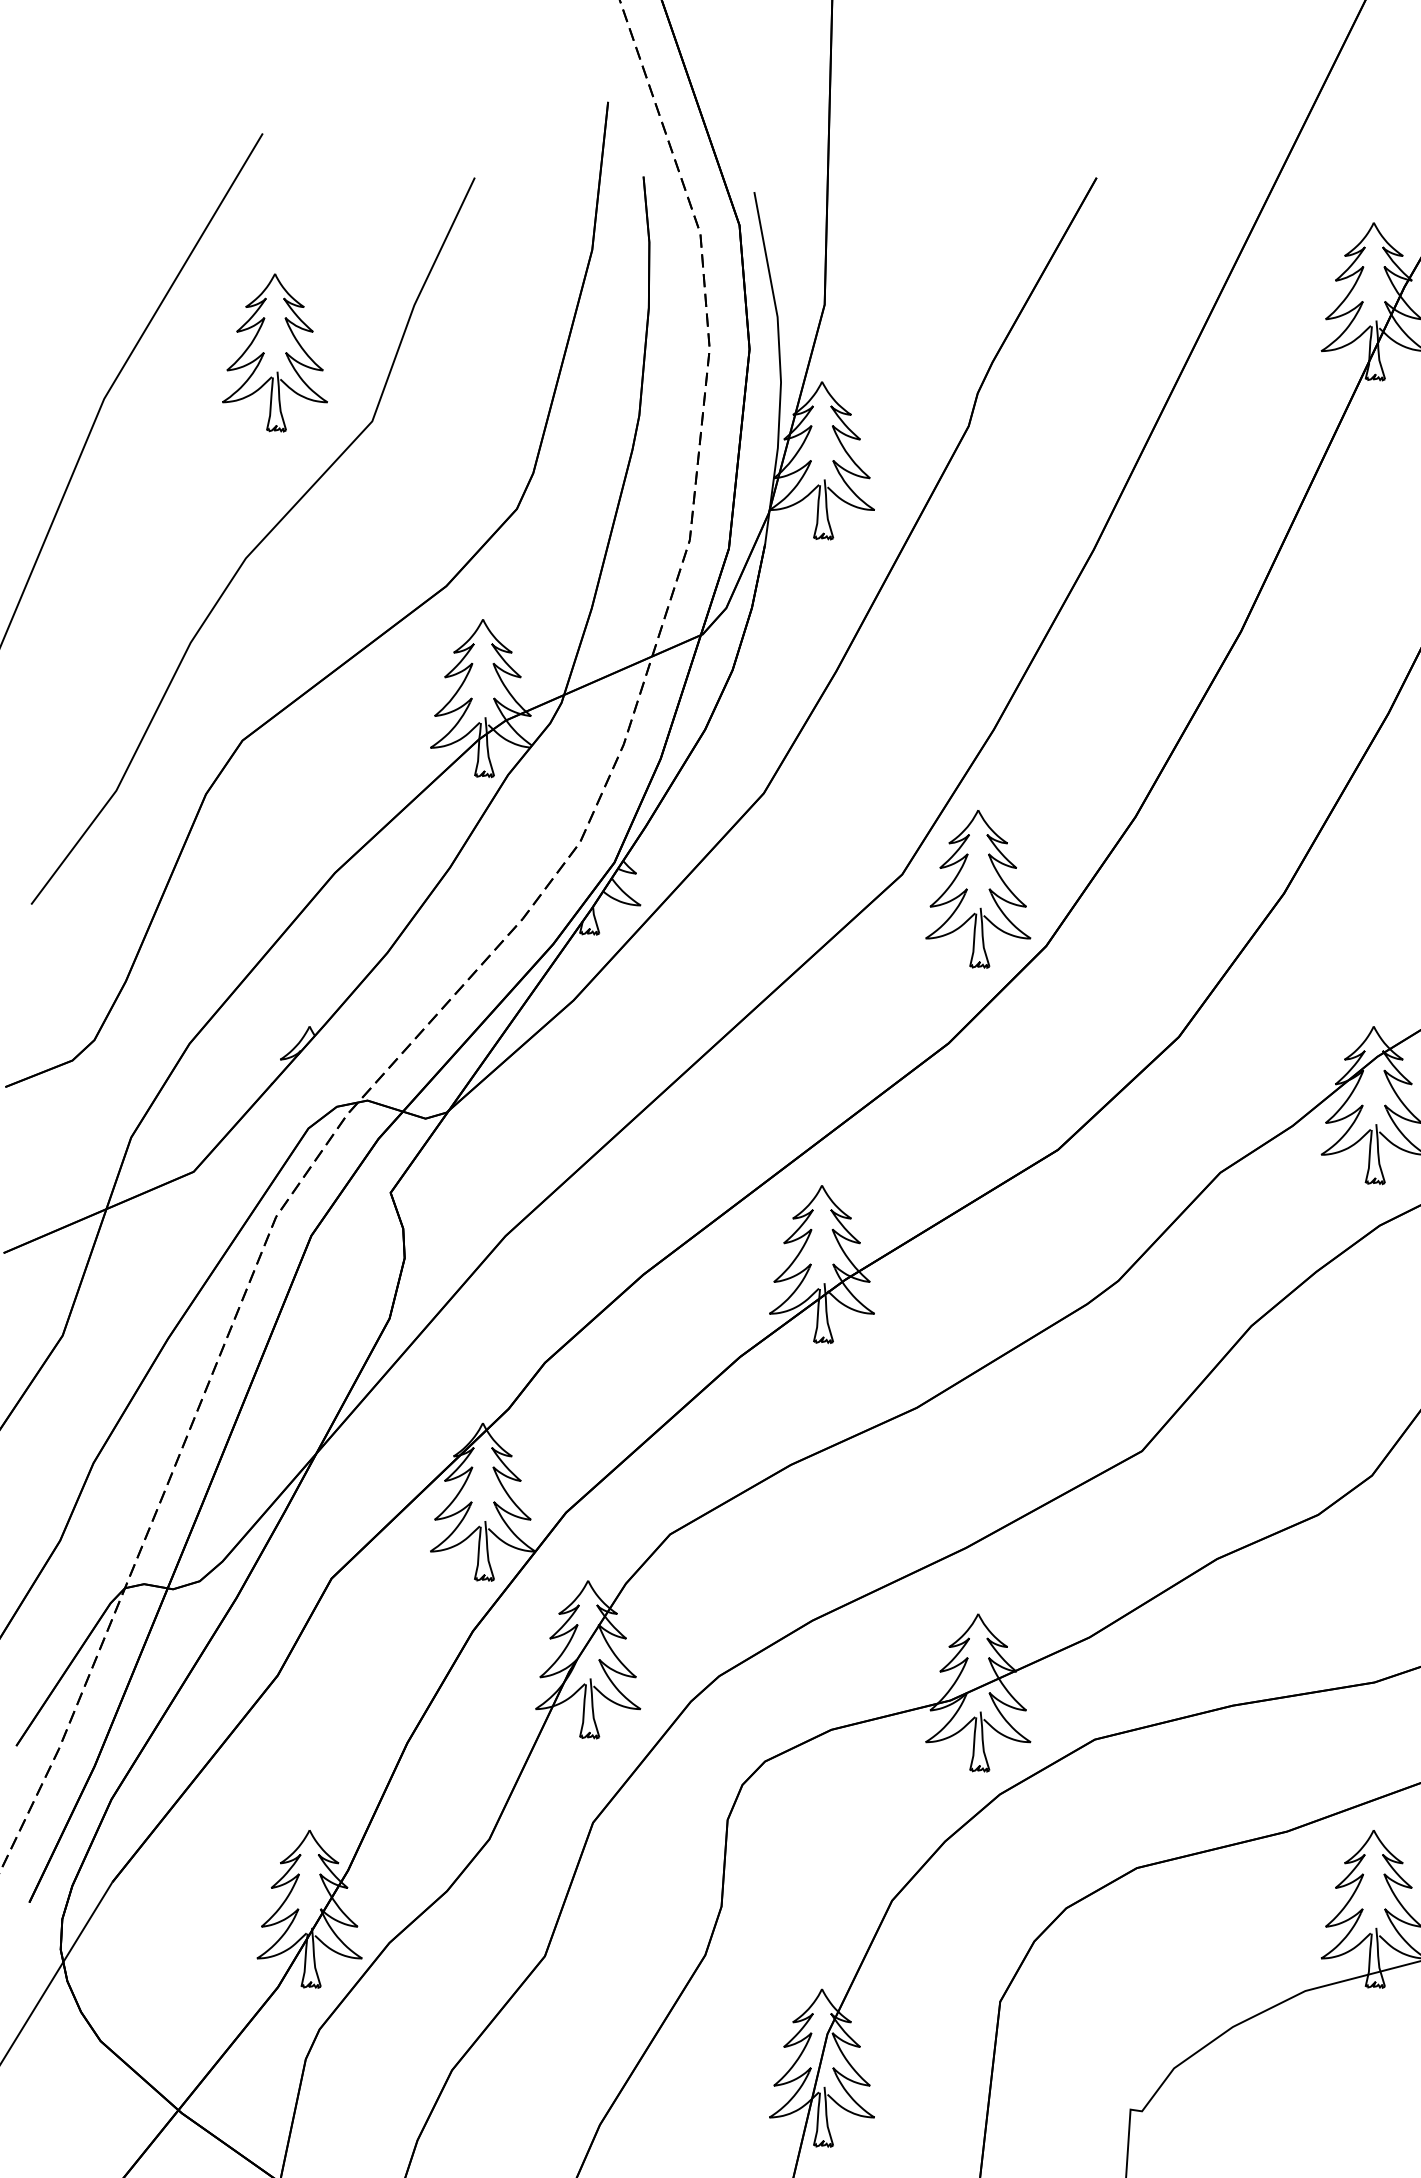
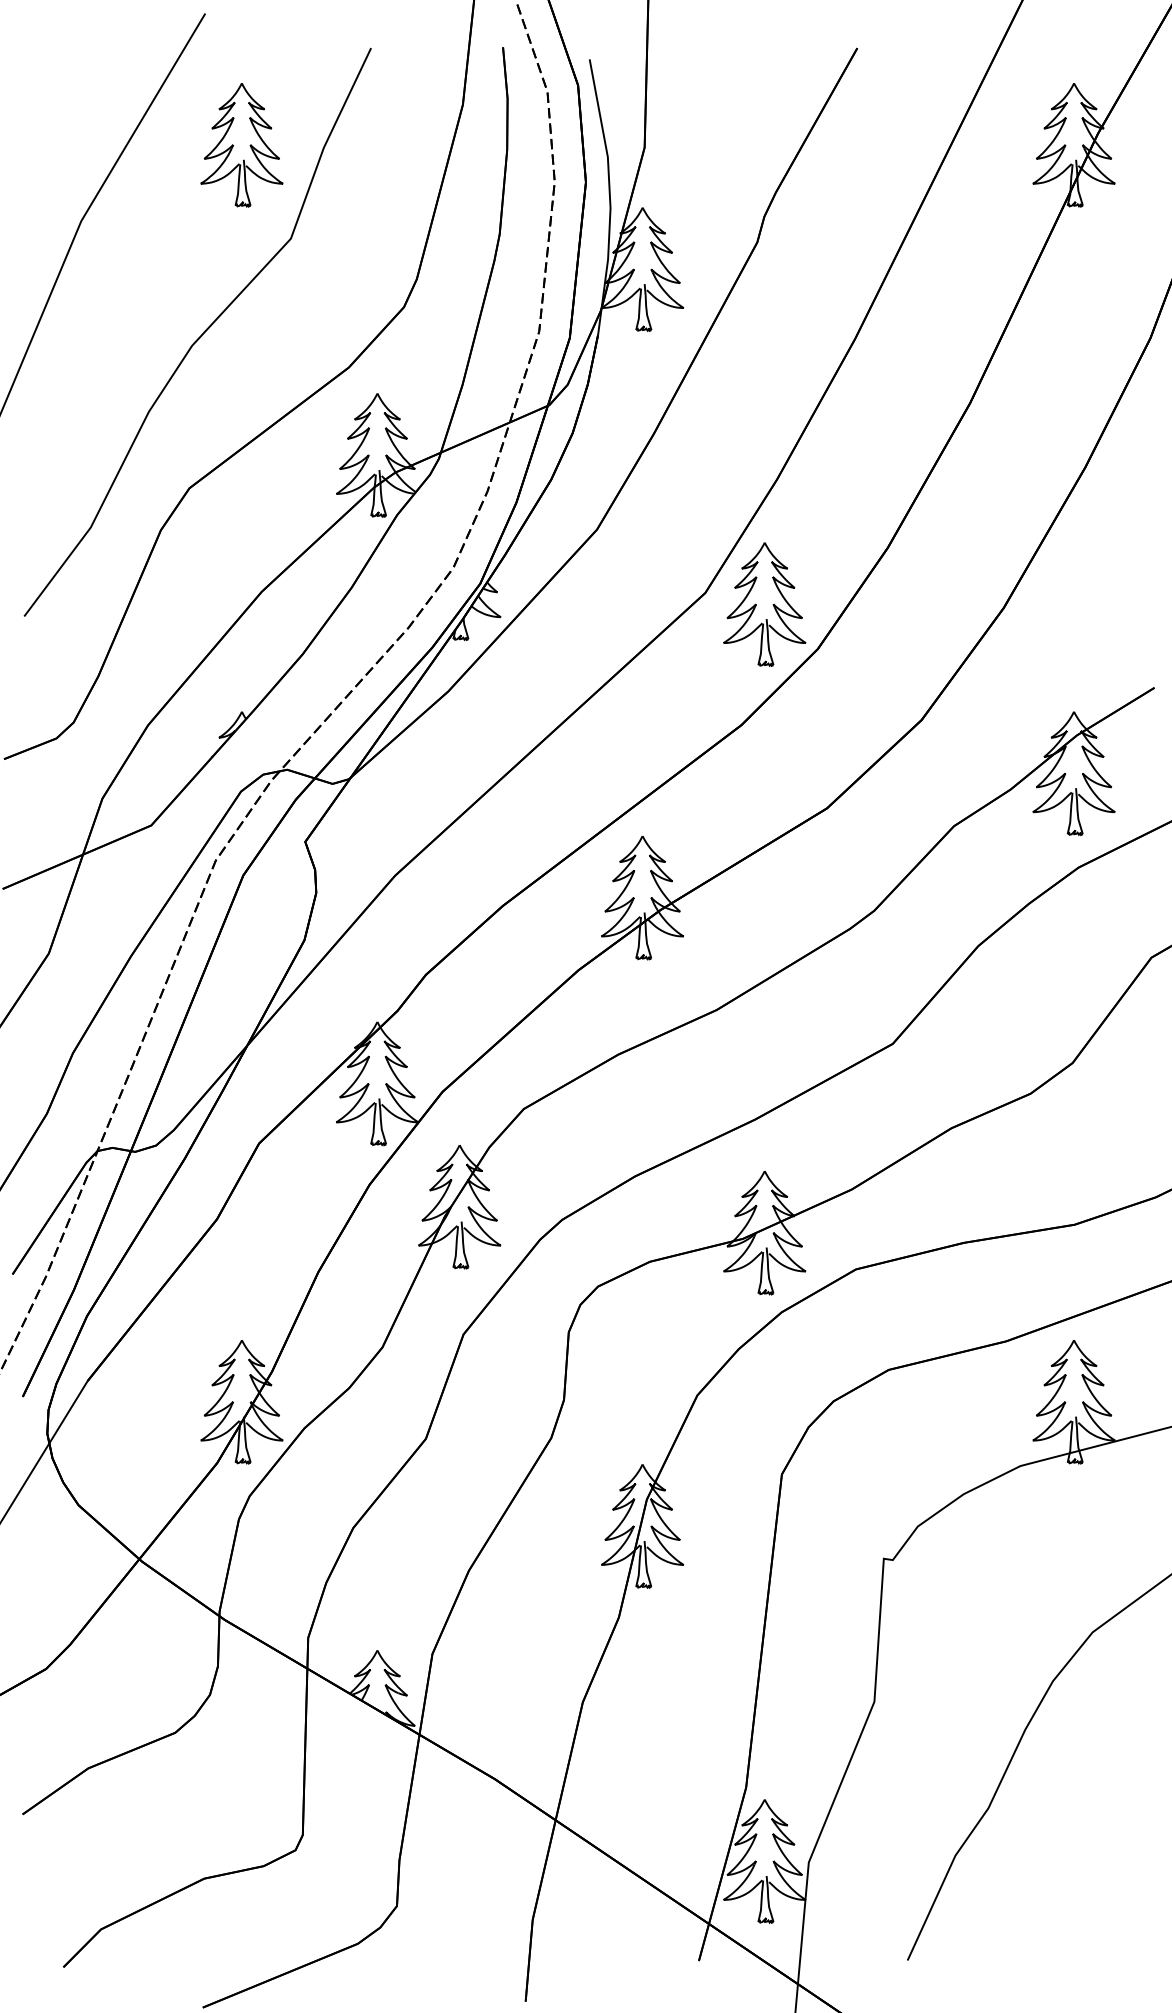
part: (274, 353) -> (241, 145), moved

